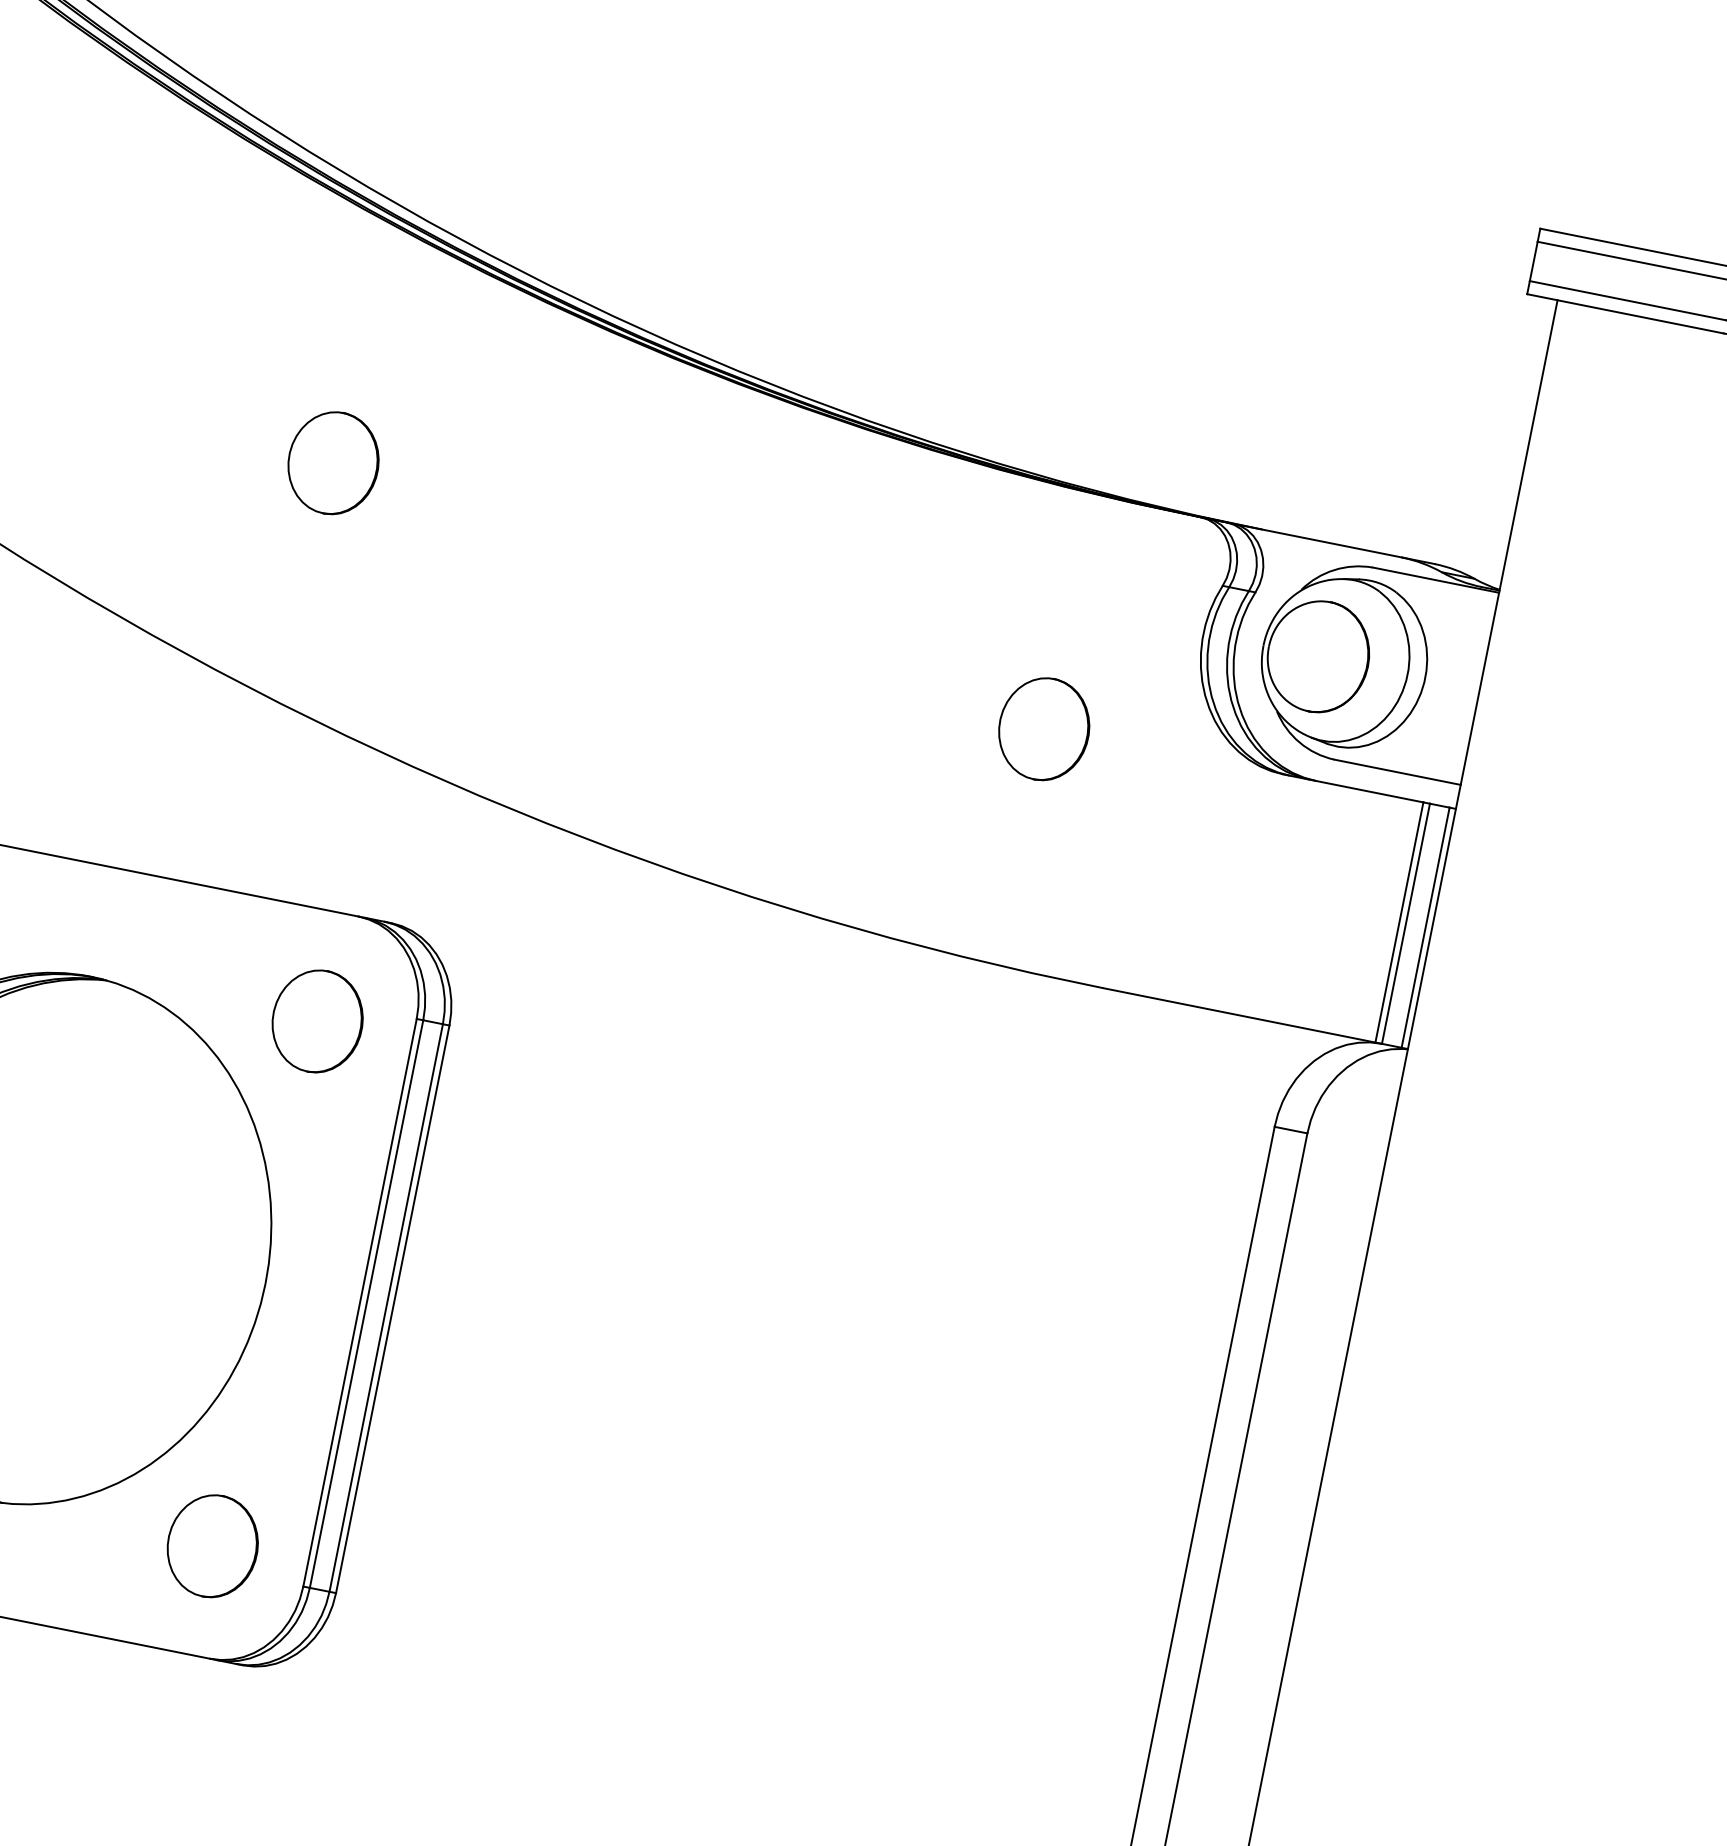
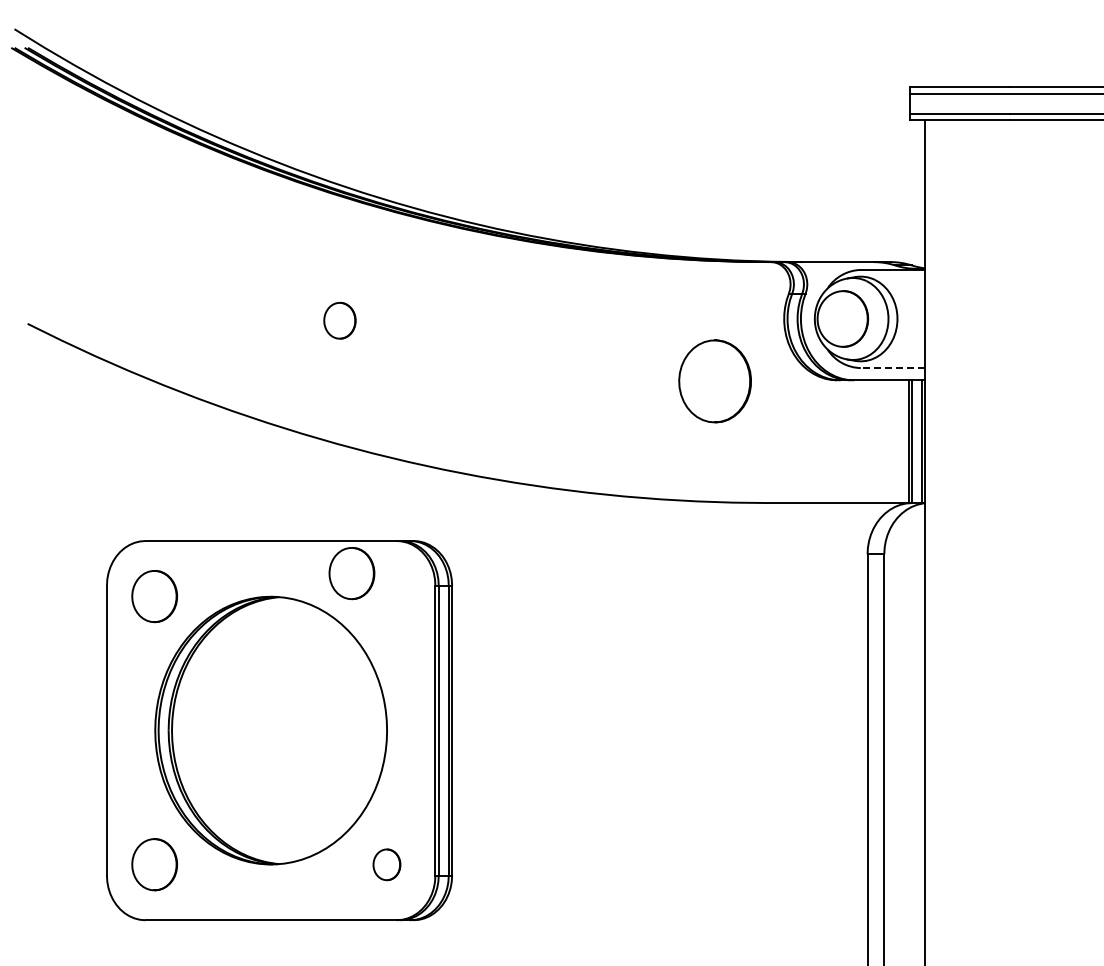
part: (332, 462) -> (339, 320), size x0.7
part: (1044, 729) -> (715, 381), size x1.6
line: (1396, 772) -> (892, 368), solid -> dashed
part: (316, 1021) -> (351, 573), moved
part: (211, 1545) -> (386, 864), size x0.6

